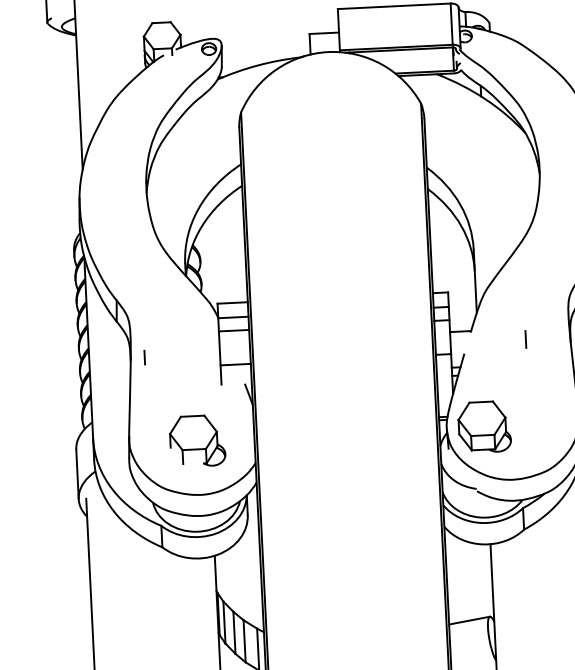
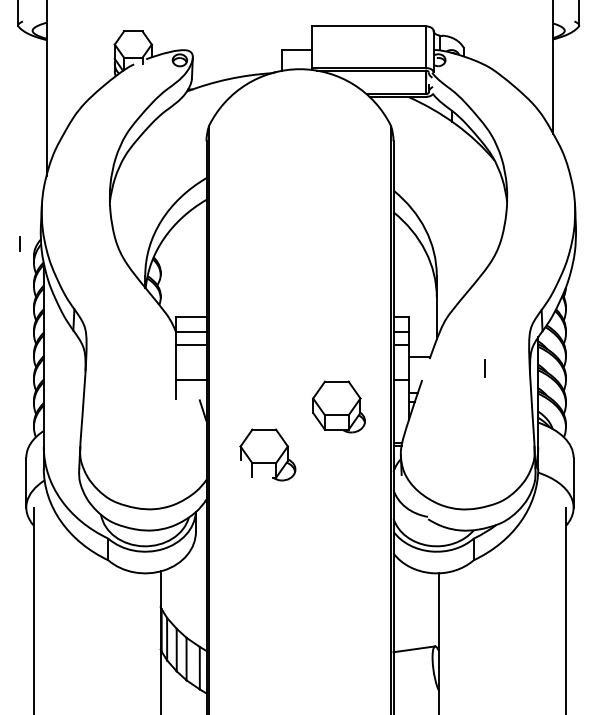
line: (144, 356) -> (19, 243), moved
part: (484, 426) -> (338, 406), moved
part: (197, 440) -> (267, 454), moved

